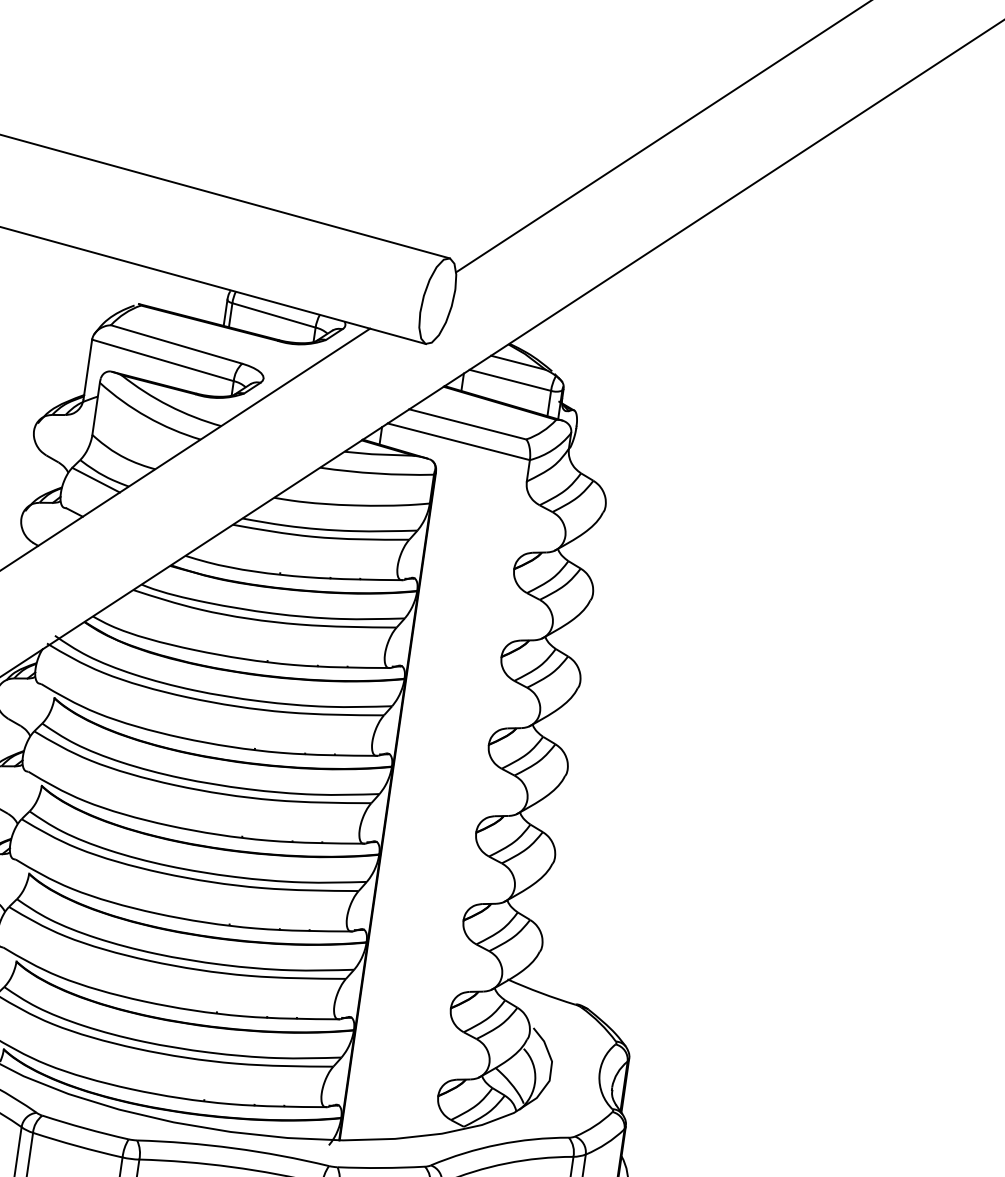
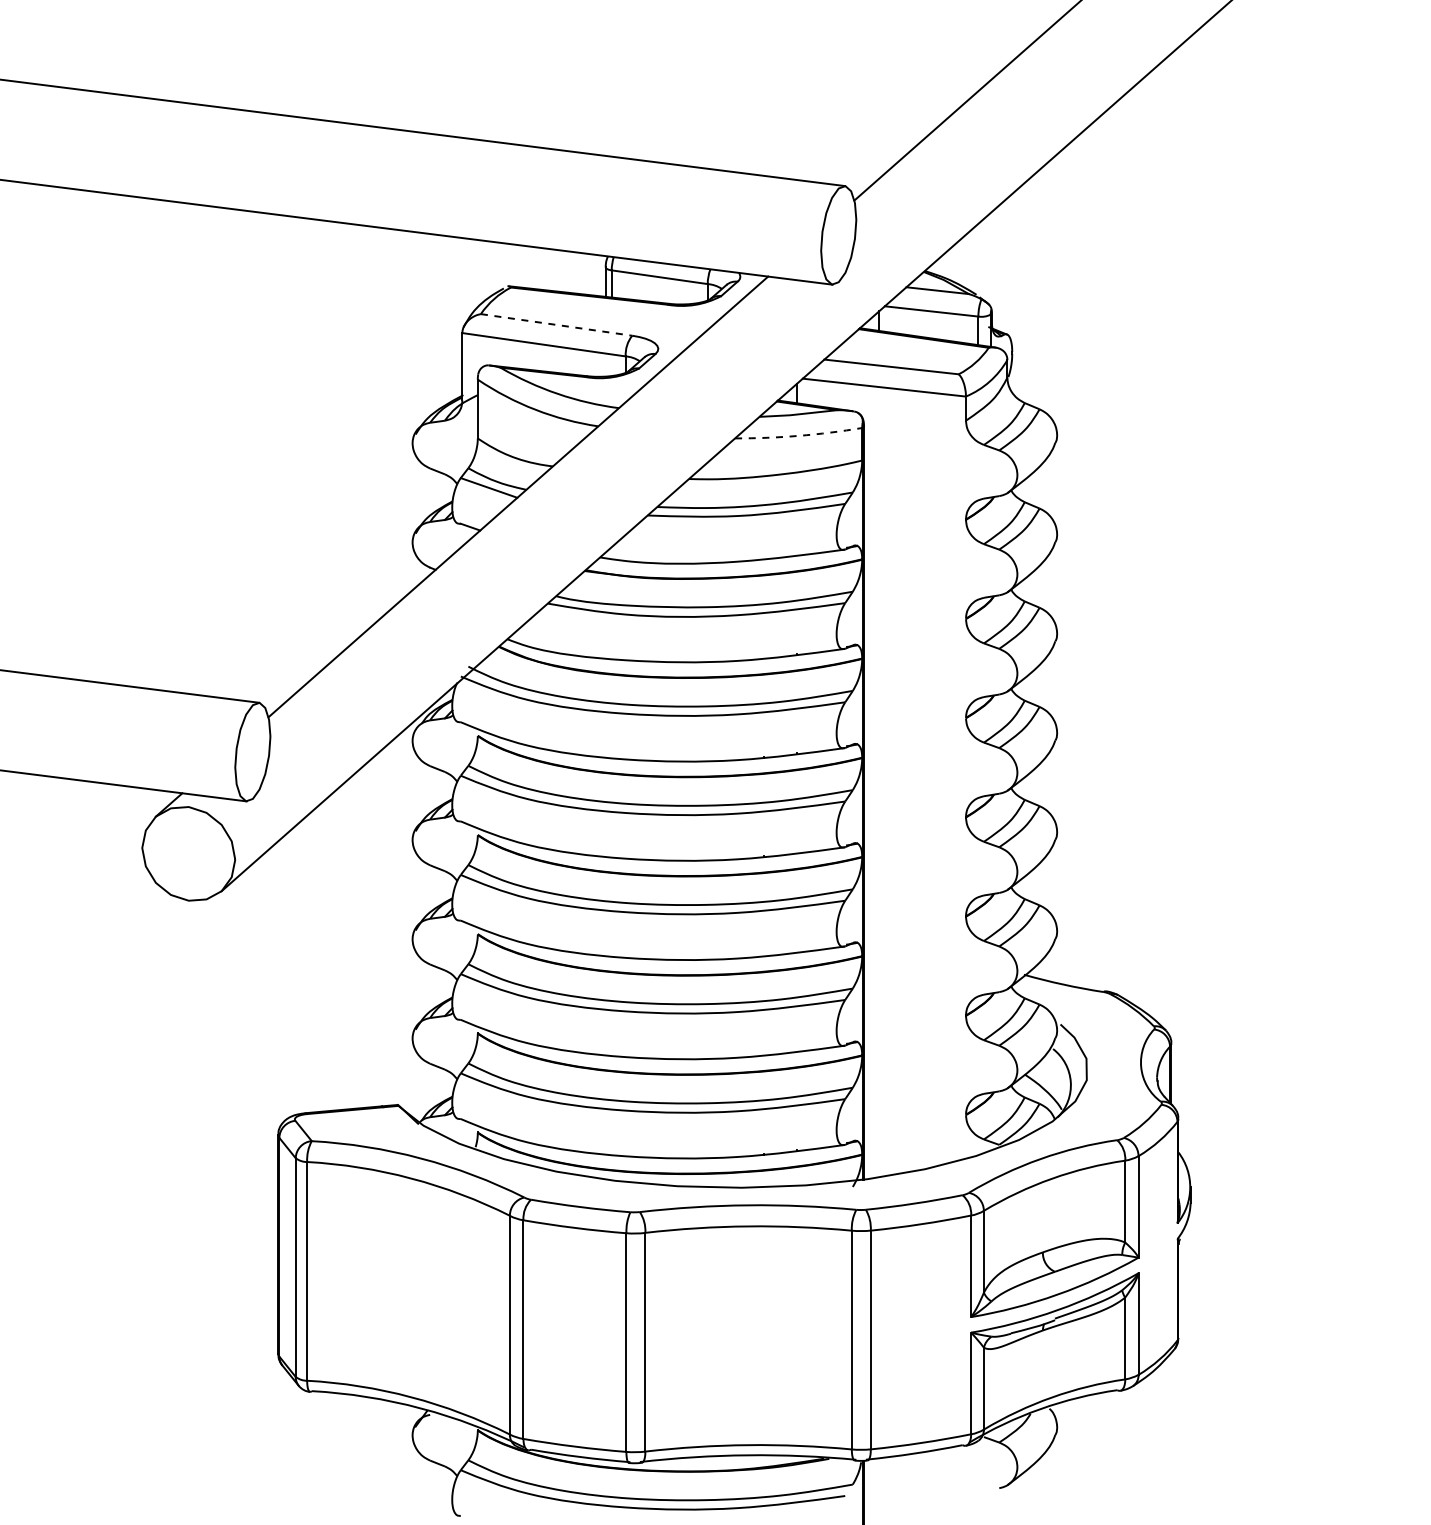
line: (177, 345) -> (557, 325), solid -> dashed
arc: (376, 473) -> (798, 435), solid -> dashed

